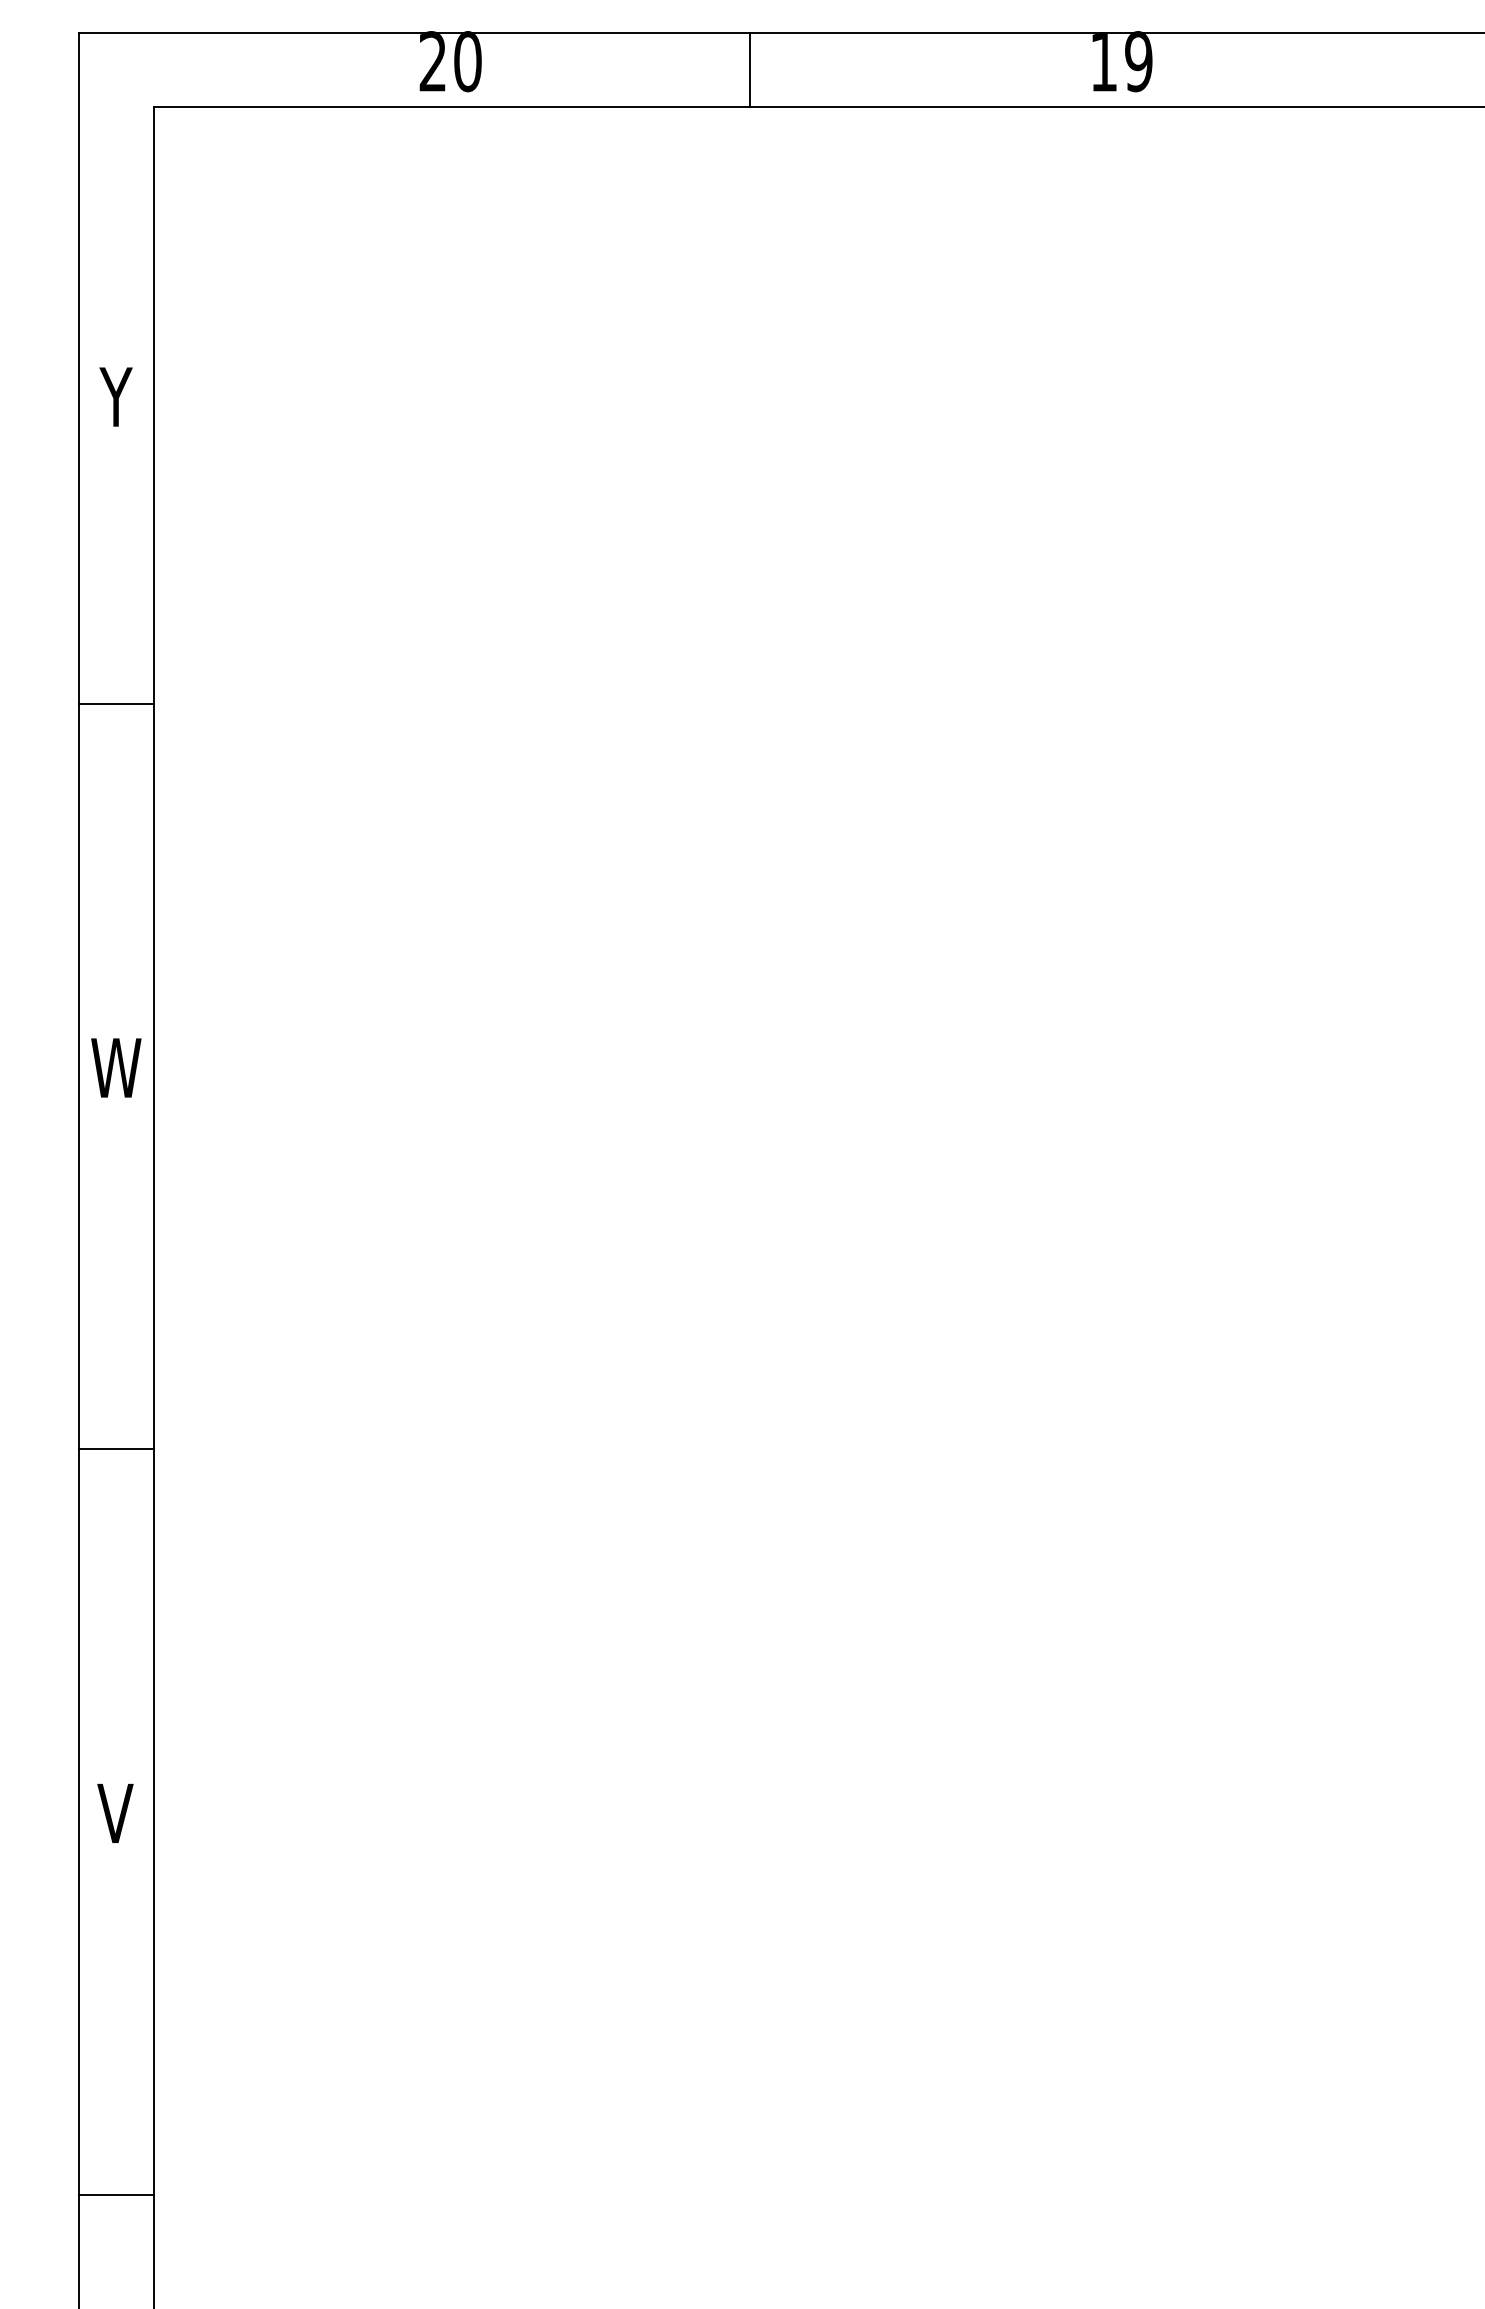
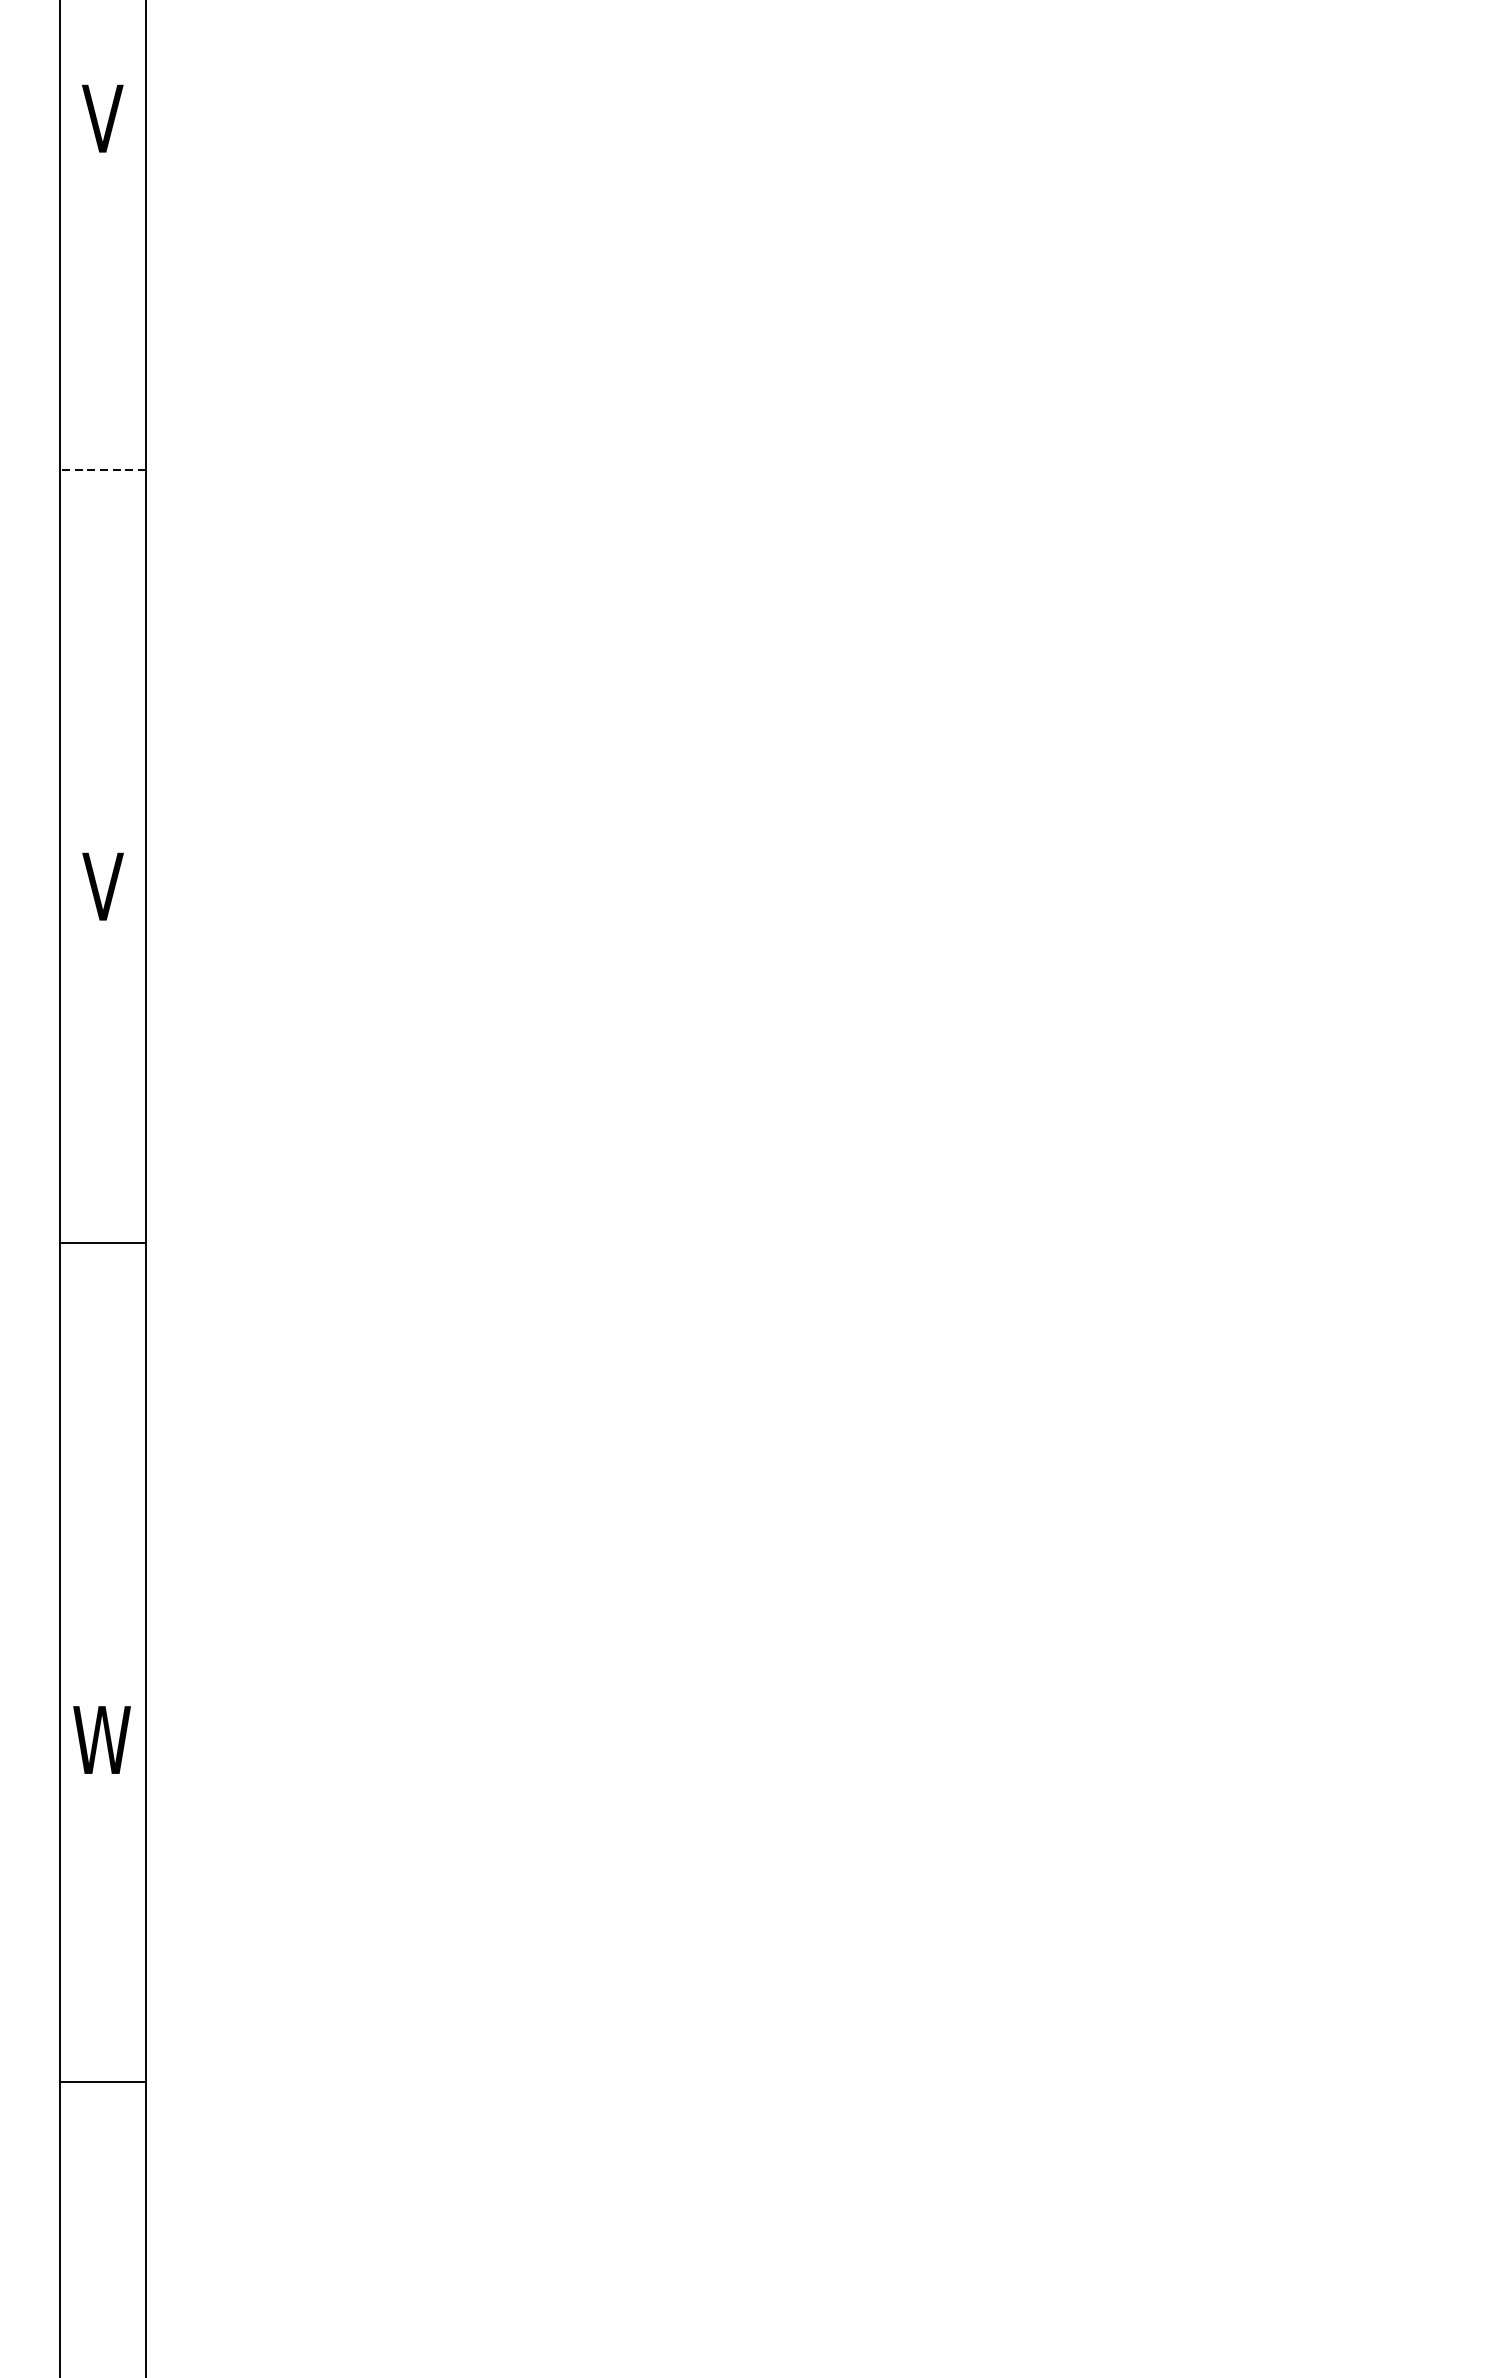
text: (115, 396) -> (102, 118), Y -> V
line: (115, 703) -> (102, 469), solid -> dashed
text: (116, 1067) -> (103, 886), W -> V
line: (116, 1449) -> (103, 1243), moved
text: (115, 1812) -> (102, 1738), V -> W
line: (116, 2194) -> (103, 2081), moved

